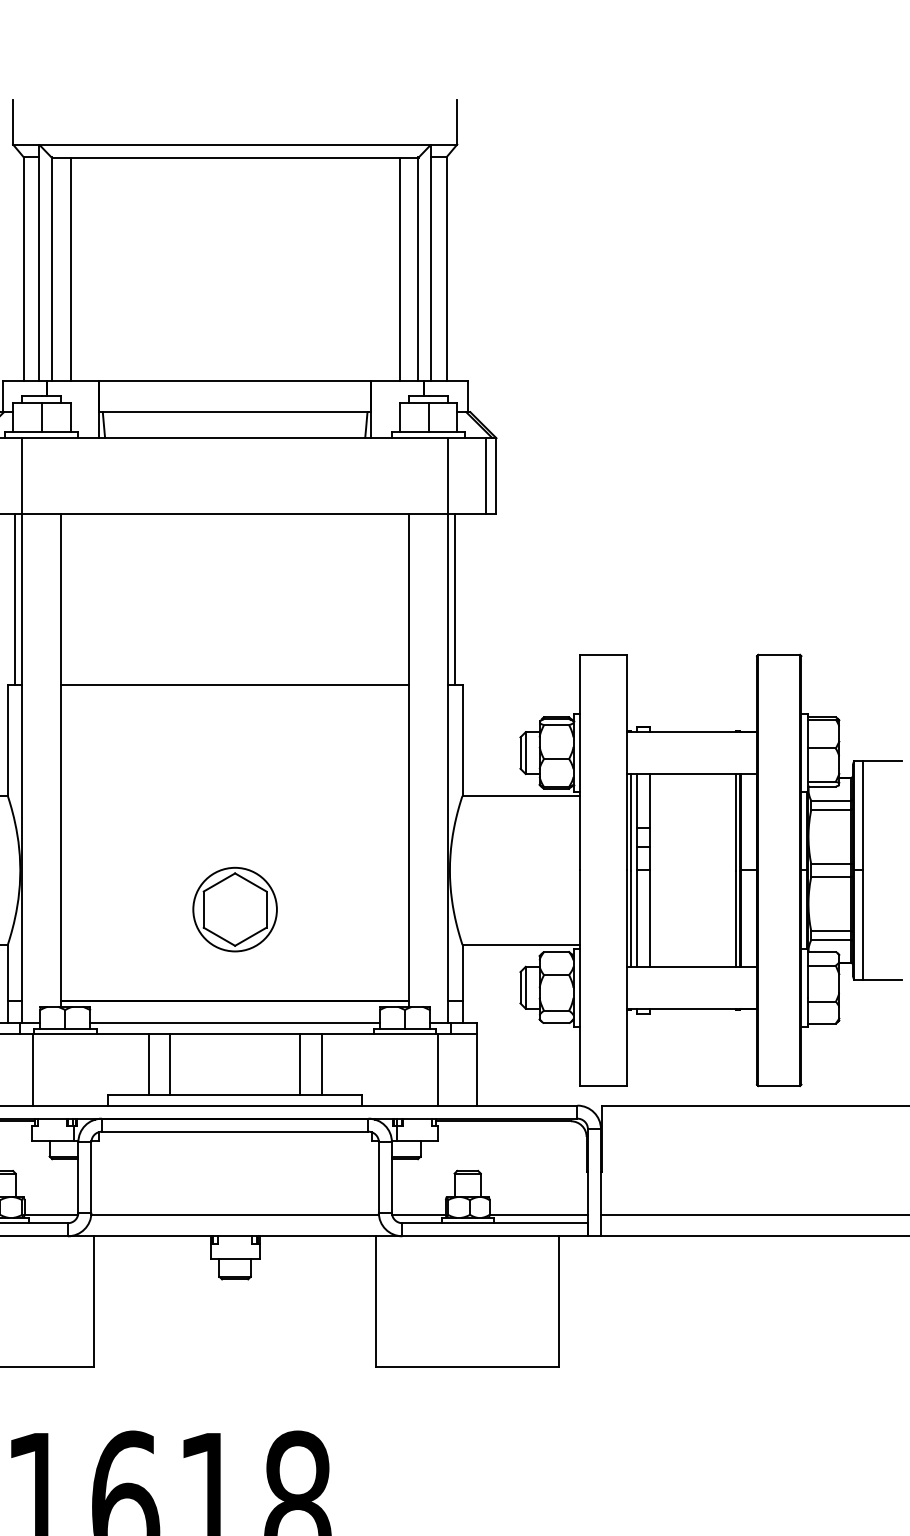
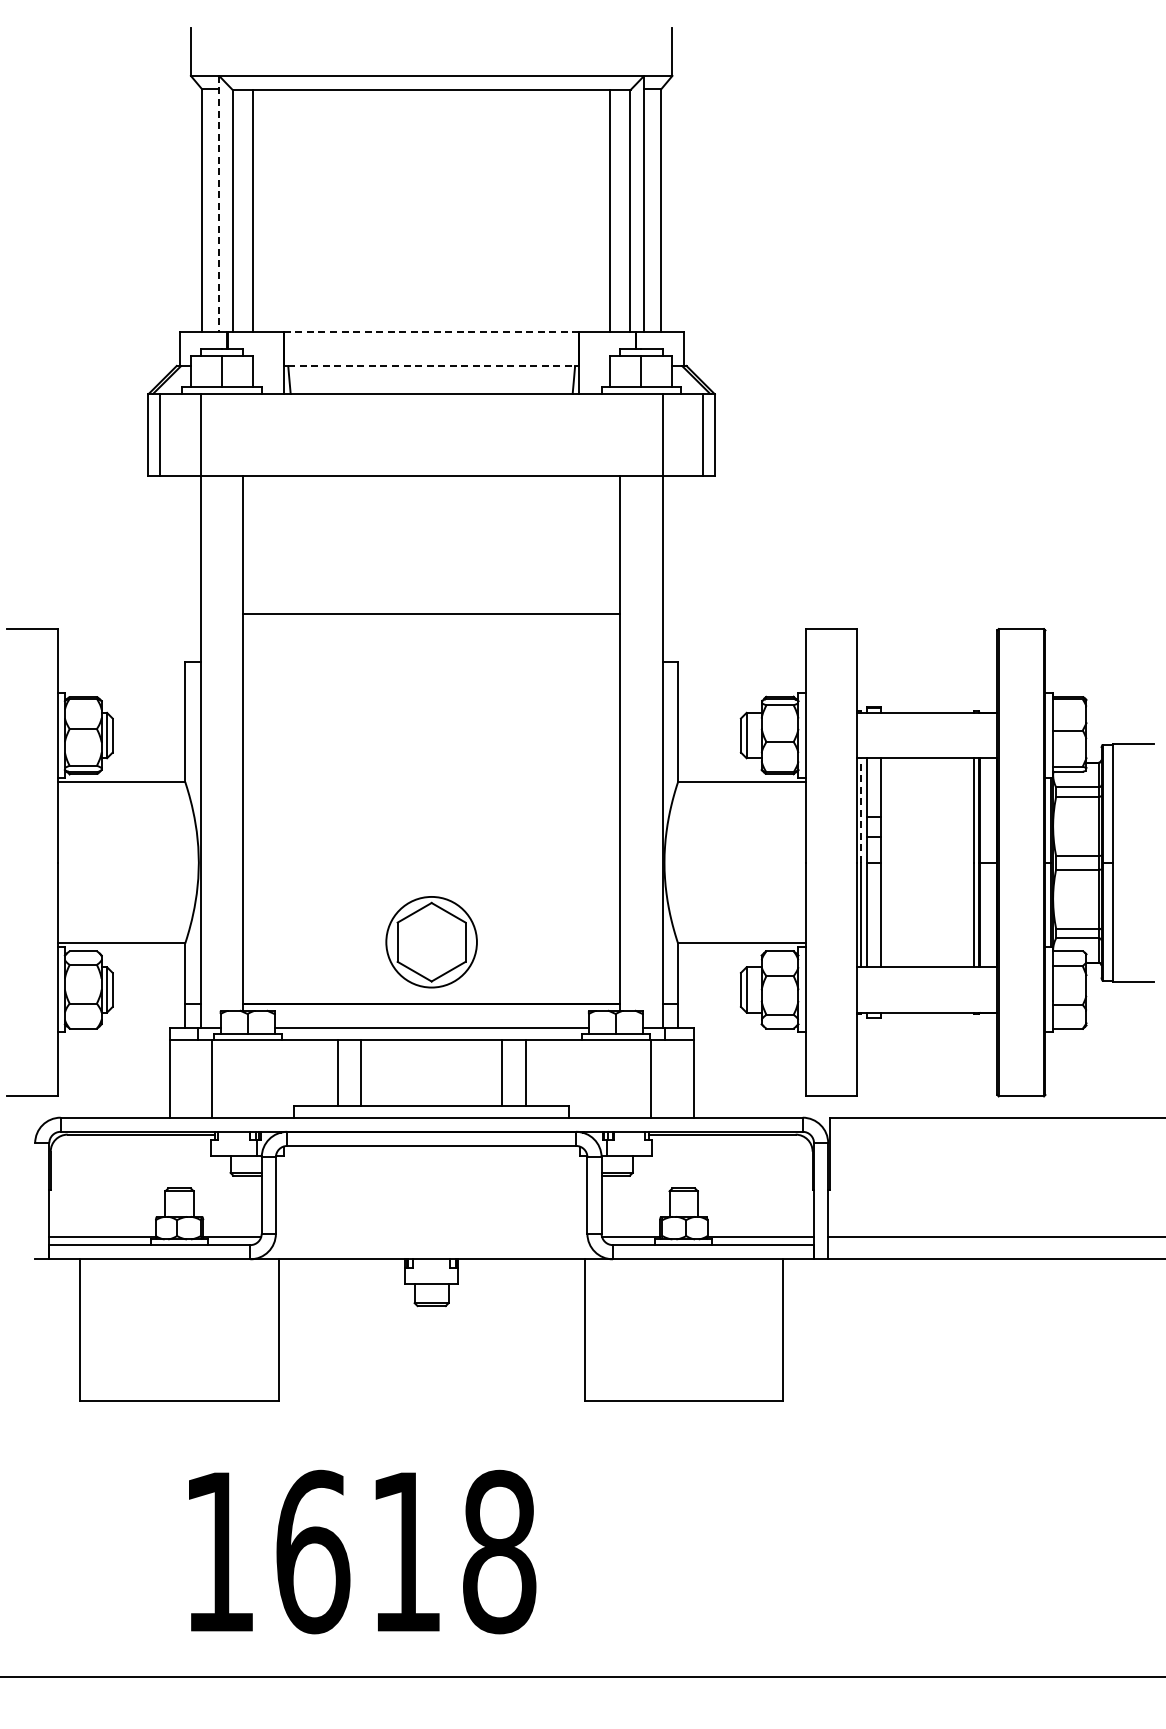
line: (39, 263) -> (219, 204), solid -> dashed
line: (234, 380) -> (431, 331), solid -> dashed
line: (235, 411) -> (432, 365), solid -> dashed
line: (15, 598) -> (193, 568), removed
line: (455, 598) -> (670, 568), removed
line: (234, 684) -> (431, 613), moved
line: (631, 822) -> (861, 810), solid -> dashed
part: (234, 909) -> (431, 942), moved
line: (234, 1215) -> (431, 1236), removed

